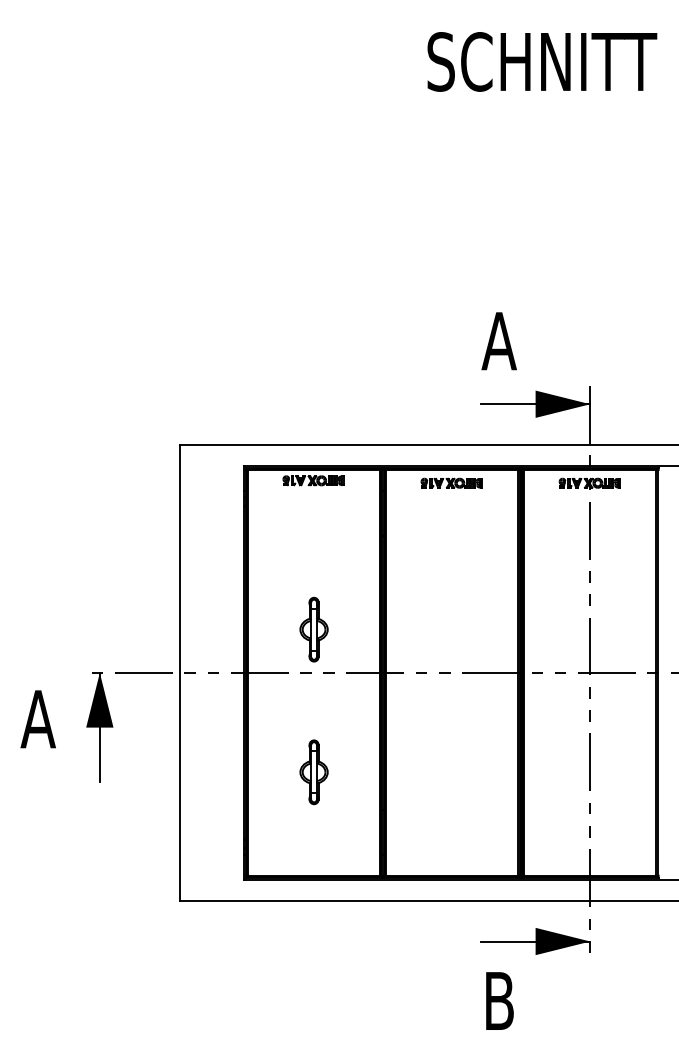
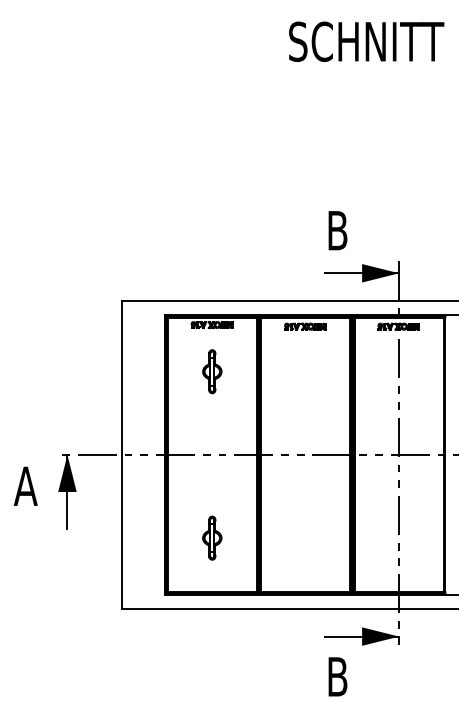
text: (499, 340) -> (337, 230), A -> B
part: (314, 629) -> (212, 371), moved
part: (314, 771) -> (212, 537), moved

